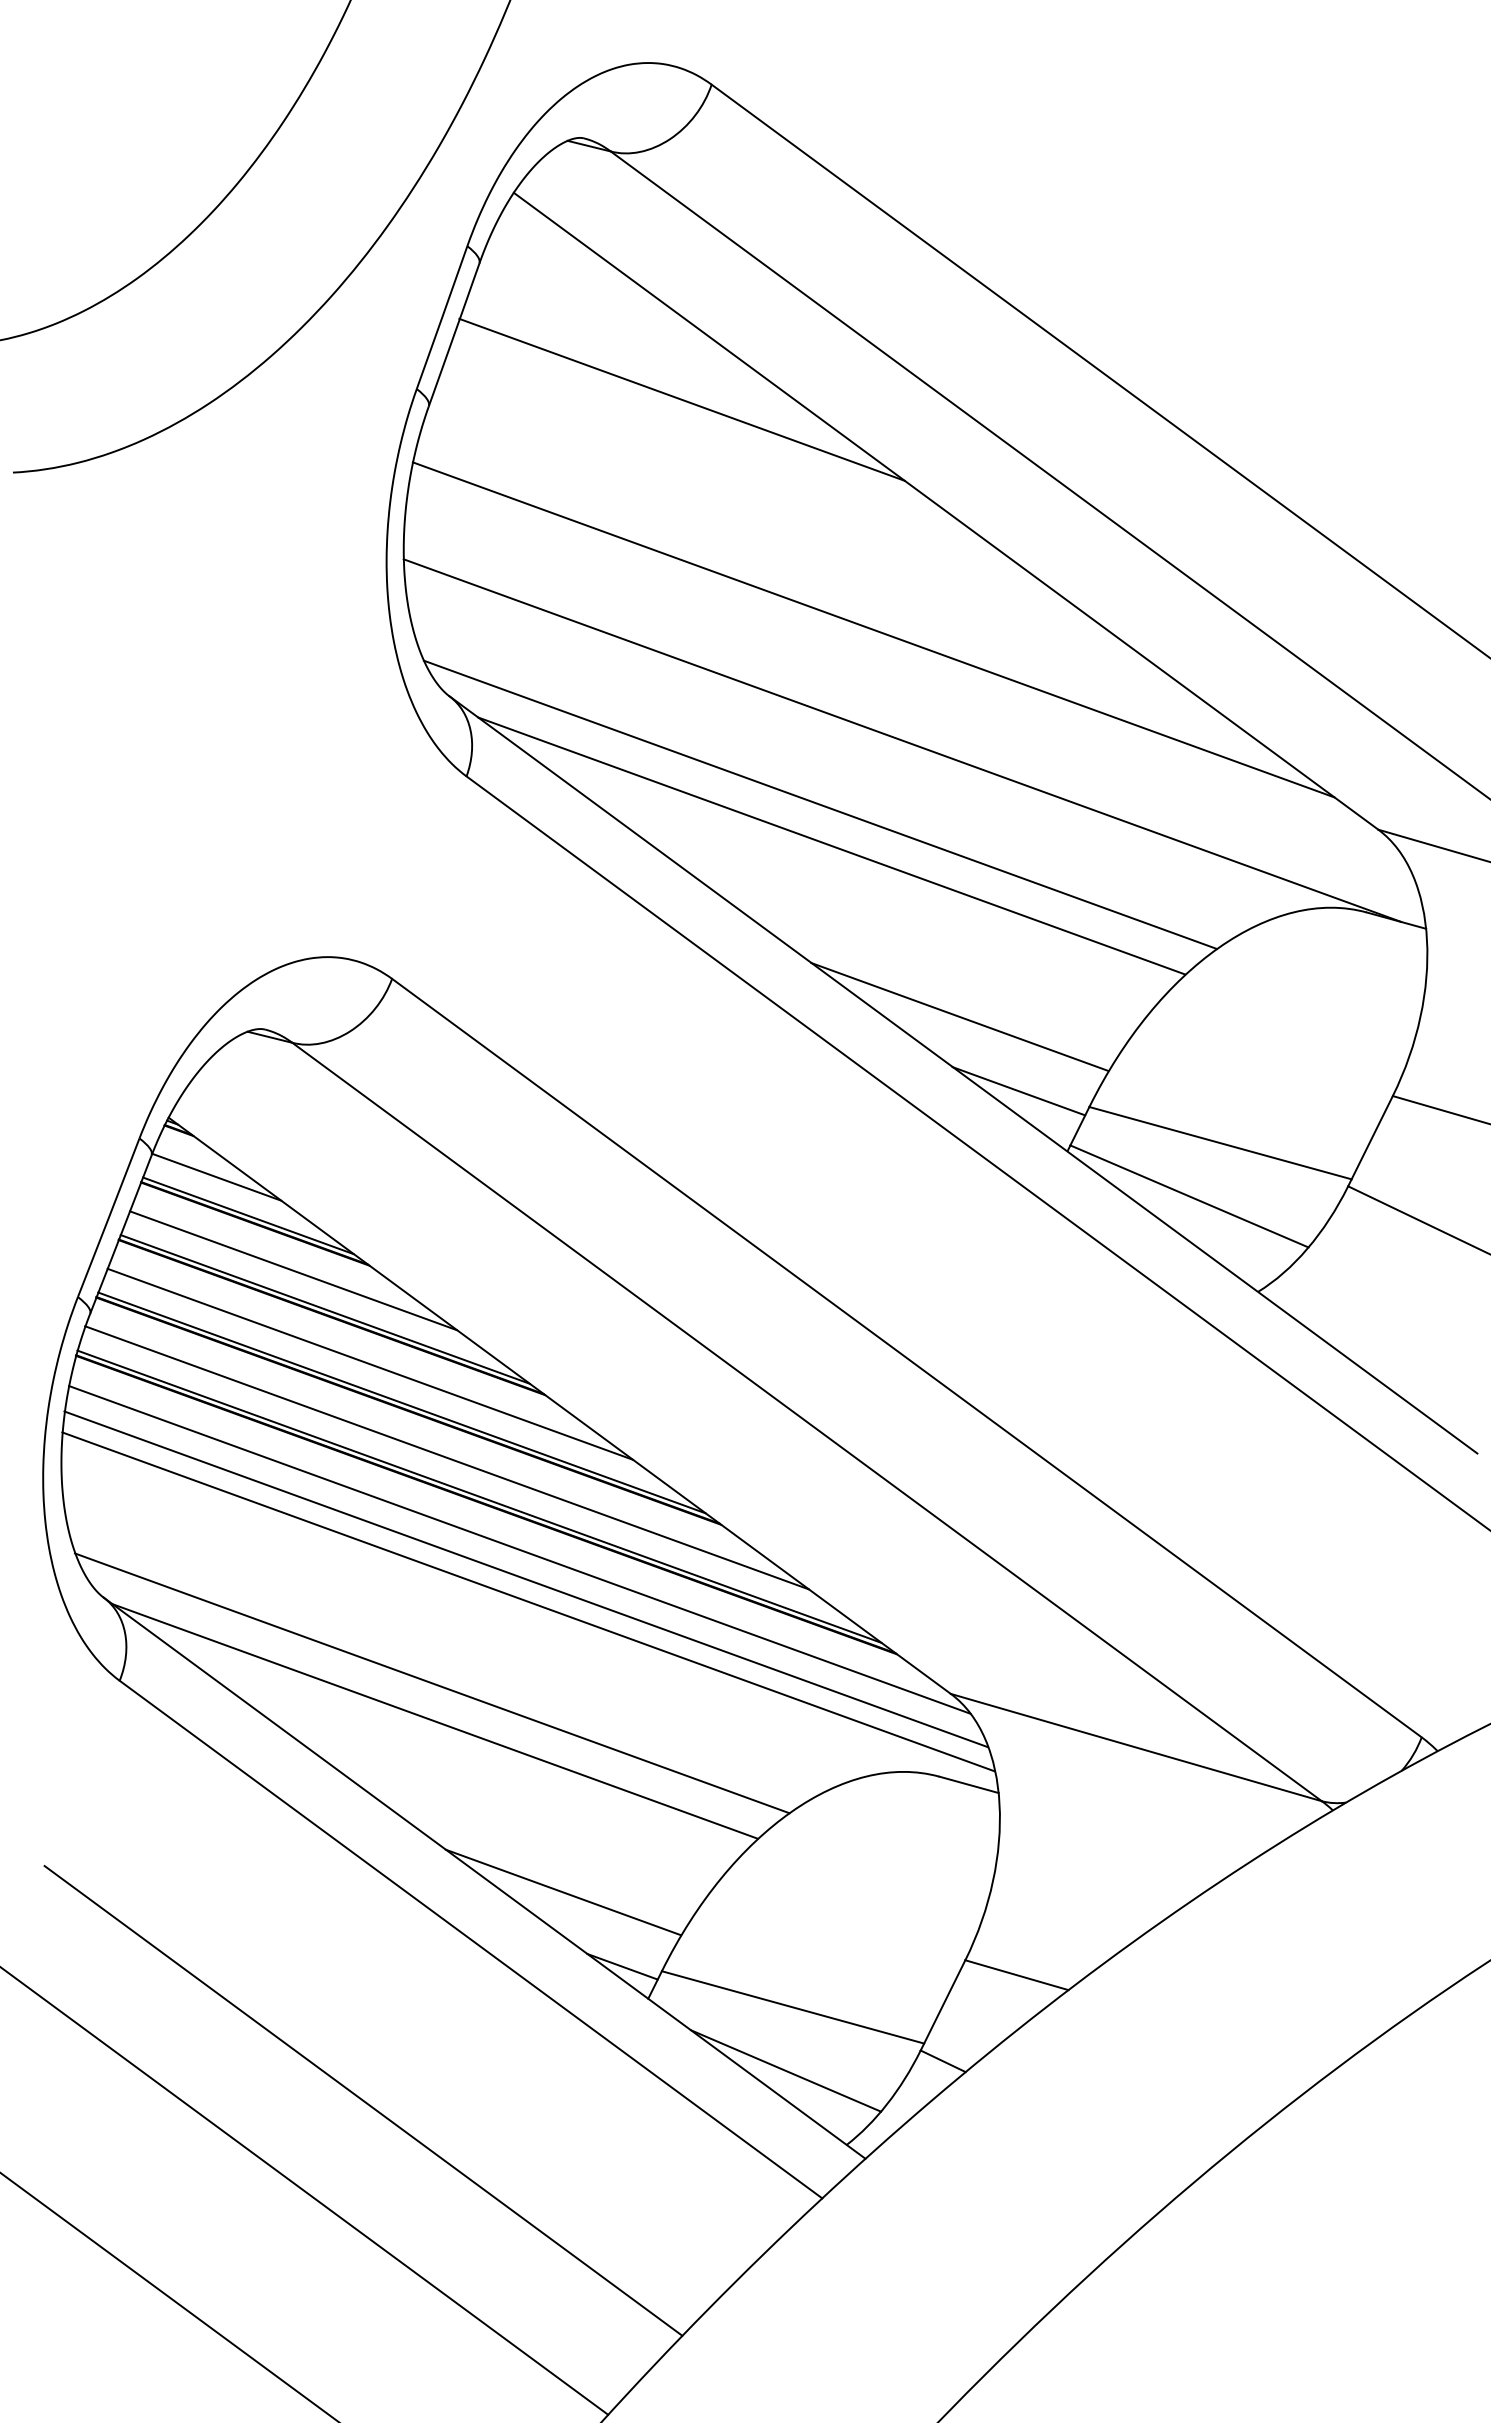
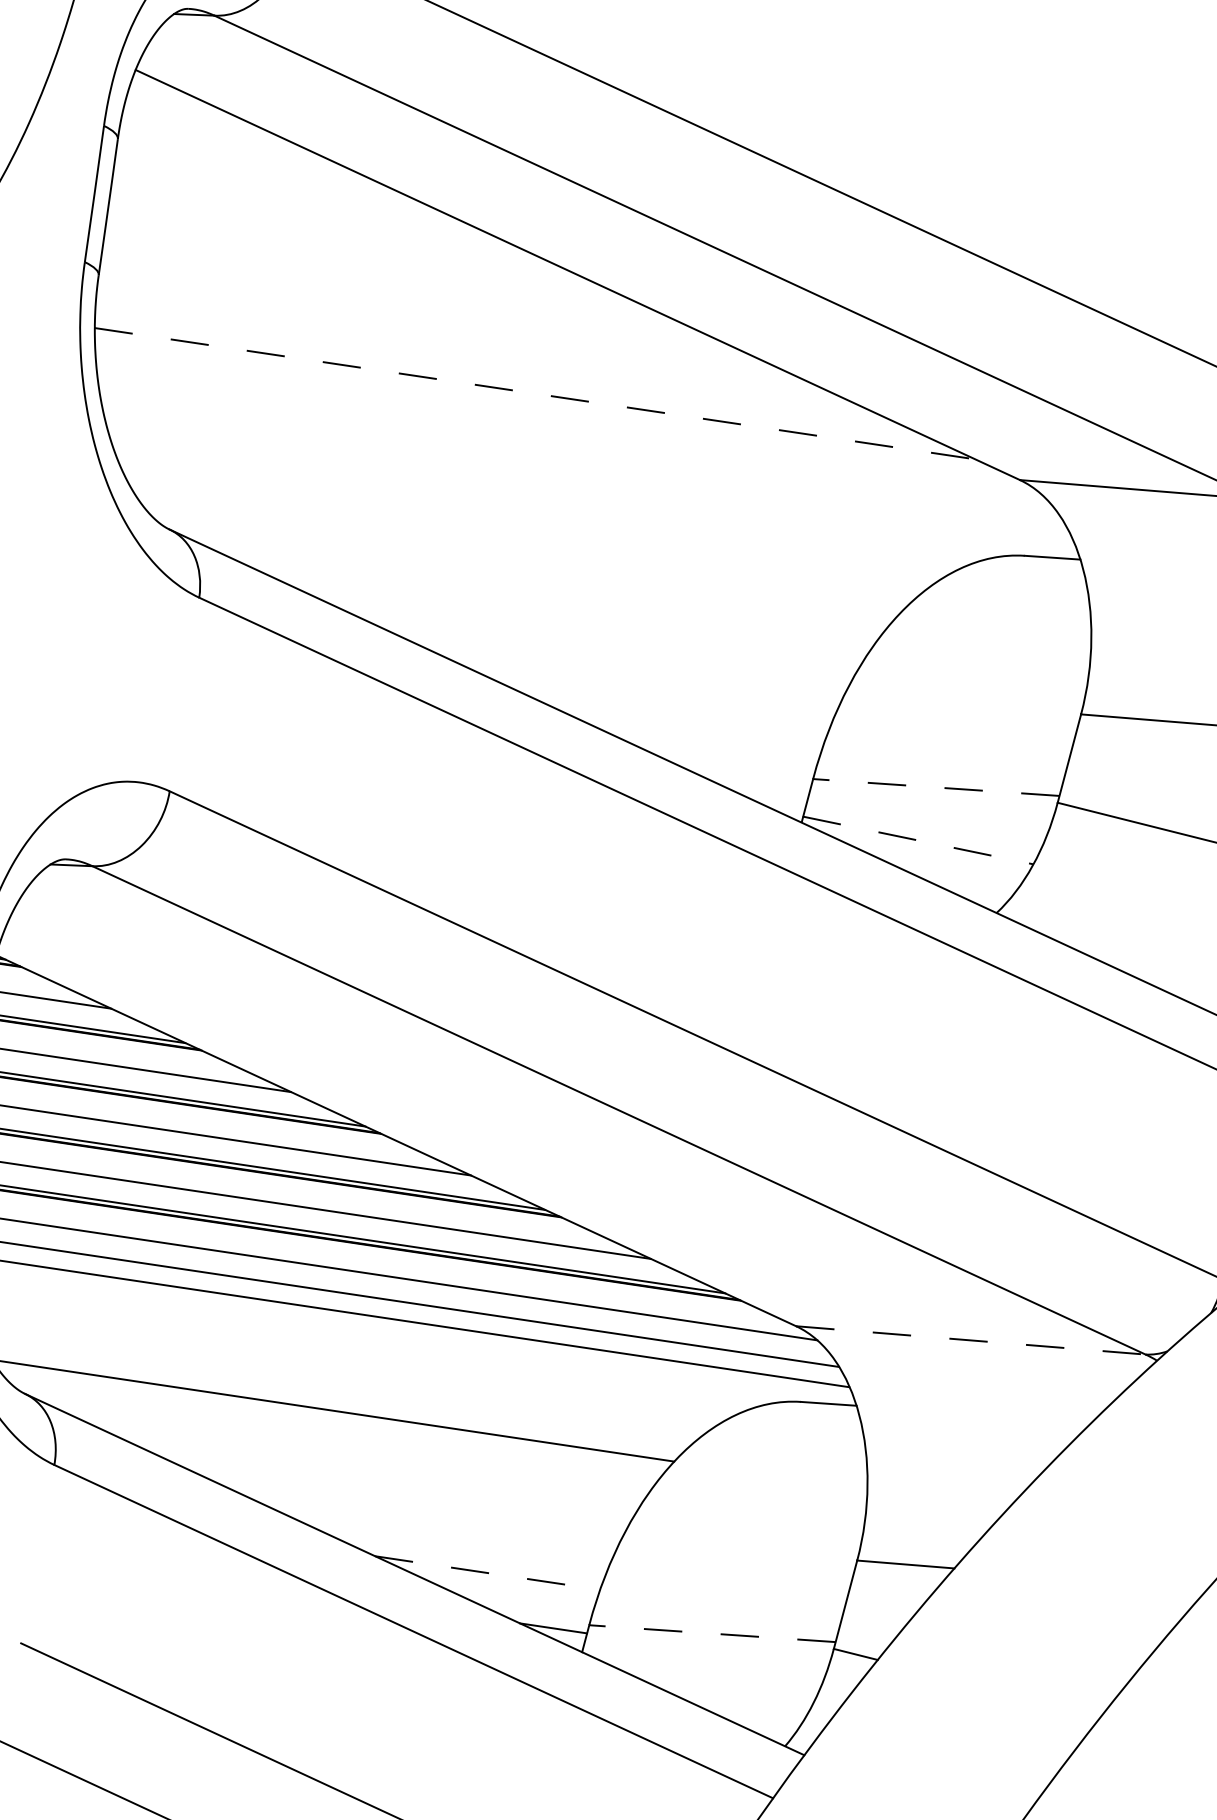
line: (681, 399) -> (322, 223), removed
line: (874, 630) -> (535, 394), solid -> dashed
line: (902, 740) -> (580, 486), removed
line: (820, 804) -> (519, 558), removed
line: (831, 845) -> (536, 593), removed
line: (959, 1016) -> (681, 722), removed
line: (1018, 1091) -> (747, 778), removed
line: (1220, 1143) -> (936, 787), solid -> dashed
line: (1189, 1196) -> (918, 840), solid -> dashed
line: (434, 1721) -> (341, 1444), removed
line: (1136, 1747) -> (970, 1340), solid -> dashed
line: (563, 1892) -> (487, 1573), solid -> dashed
line: (792, 2007) -> (712, 1633), solid -> dashed
line: (785, 2070) -> (717, 1691), removed

